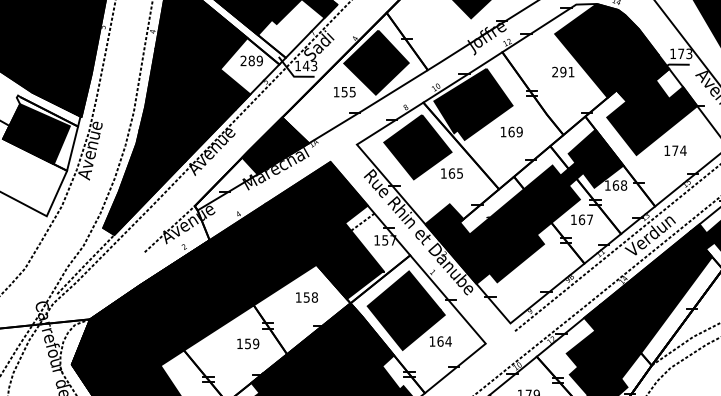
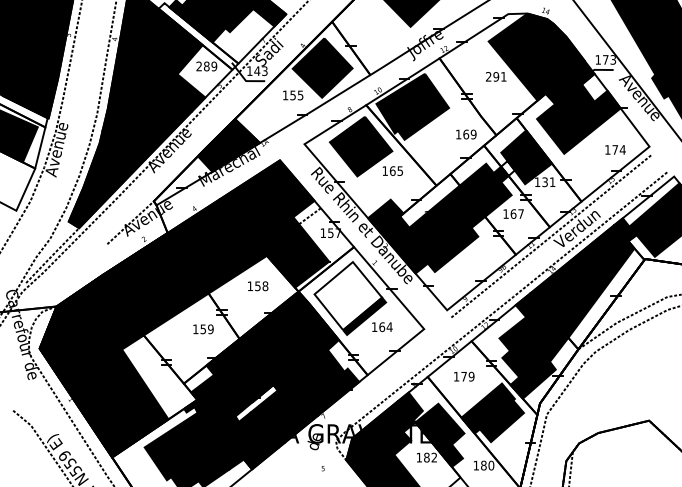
text: (511, 132) -> (466, 134), moved
text: (675, 150) -> (615, 149), moved
fill: (575, 170) -> (507, 168), removed
text: (619, 185) -> (548, 182), 168 -> 131
fill: (404, 308) -> (348, 296), removed

